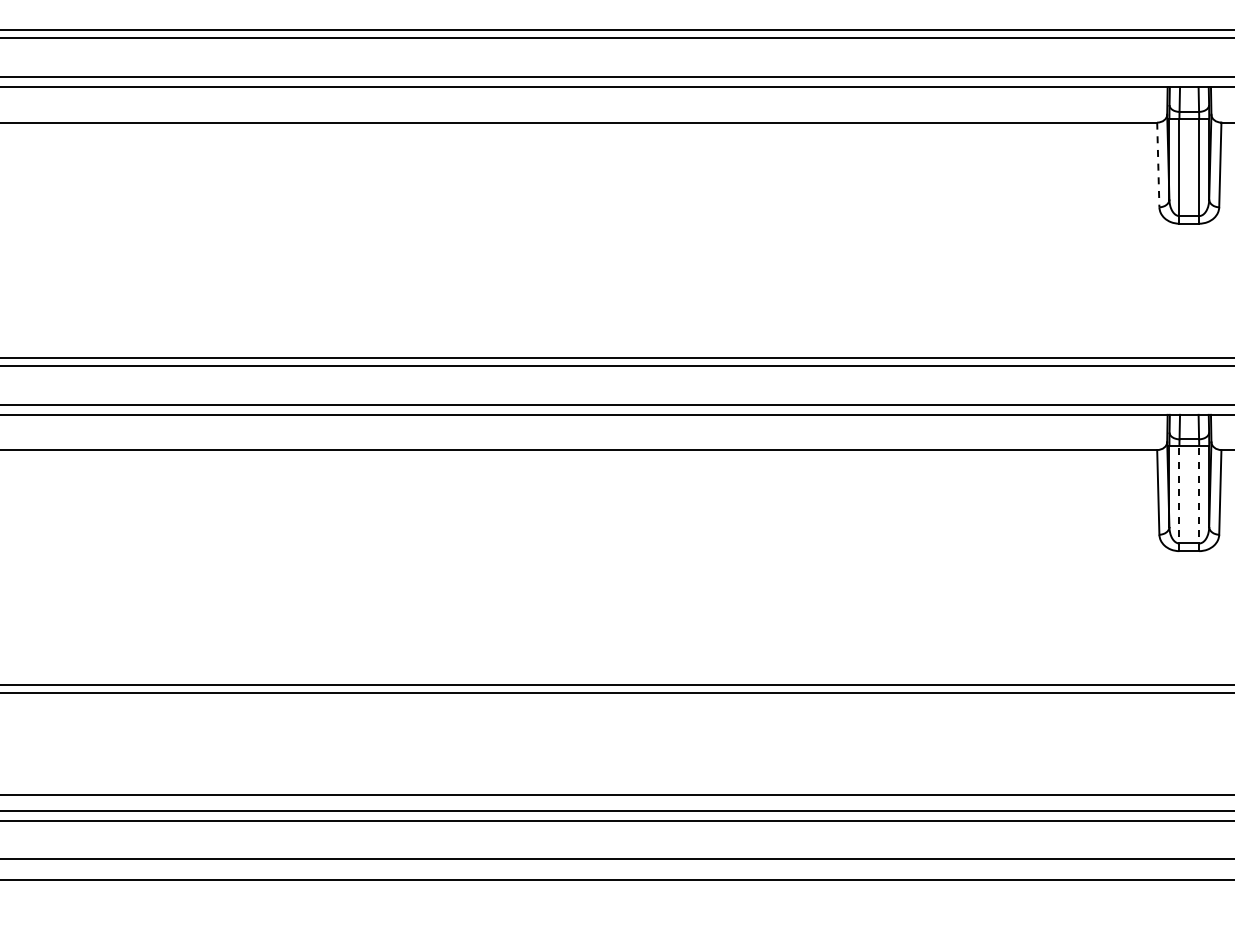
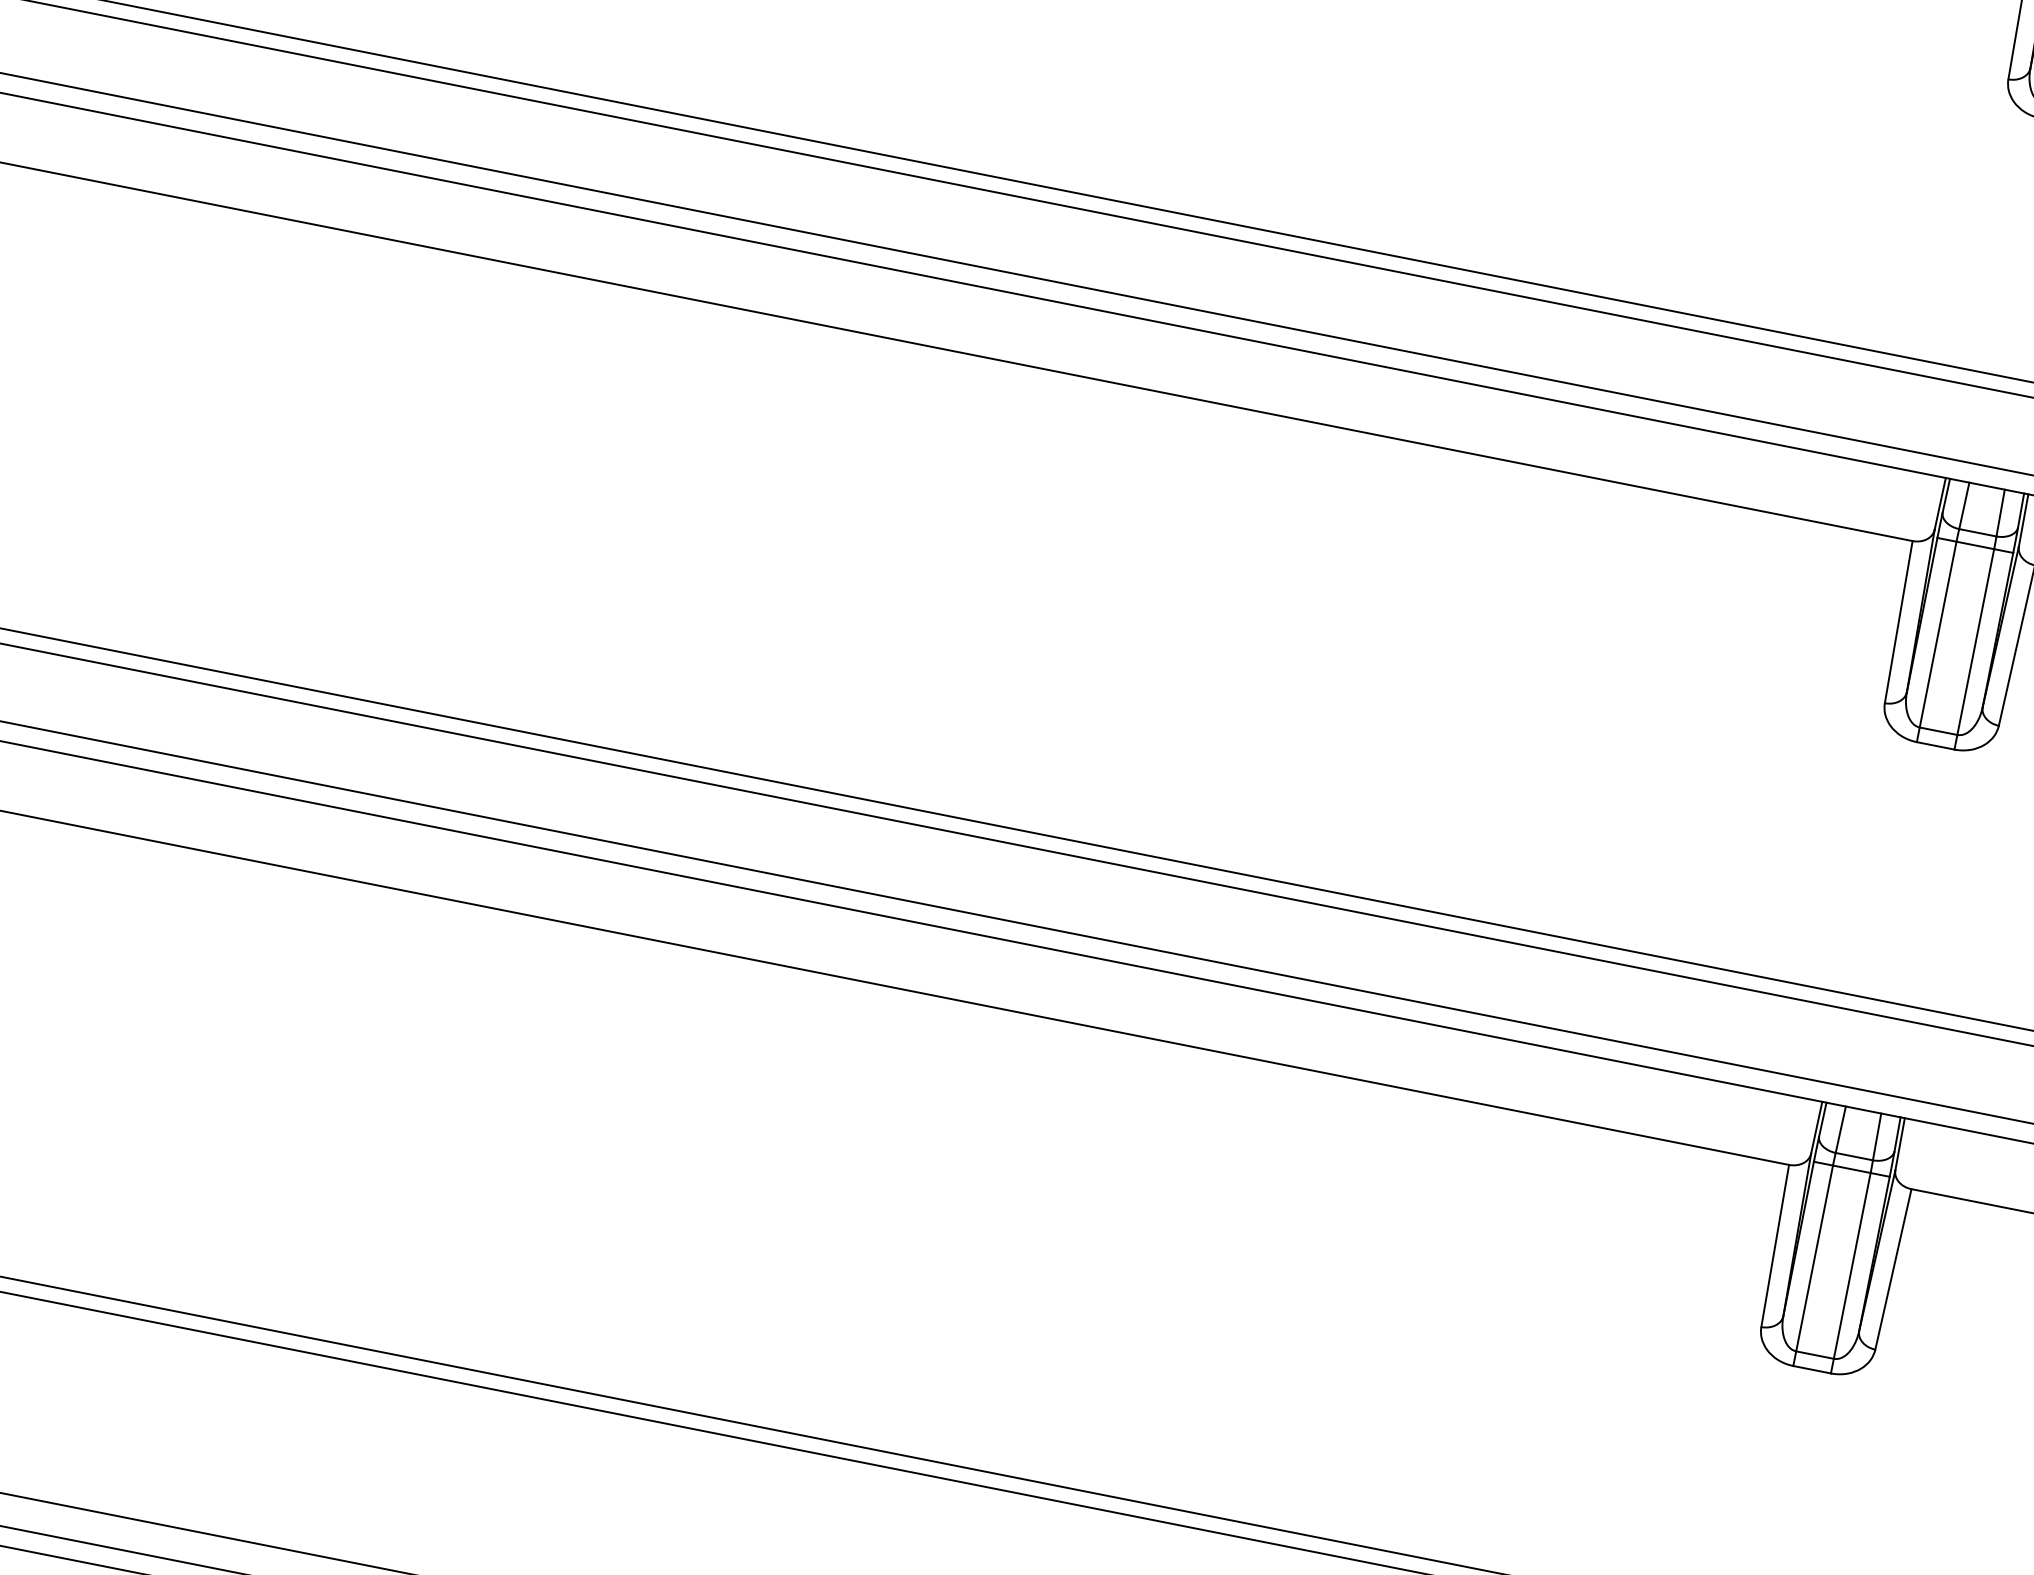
line: (1158, 165) -> (1898, 623), dashed -> solid
line: (1179, 498) -> (1813, 1265), dashed -> solid
line: (1199, 498) -> (1851, 1273), dashed -> solid

